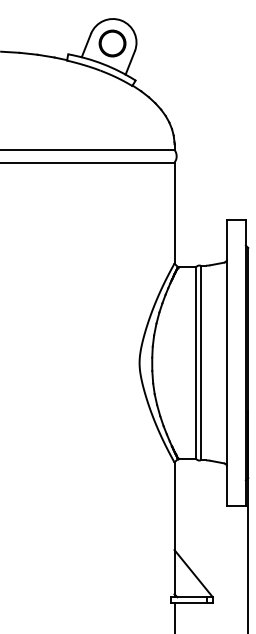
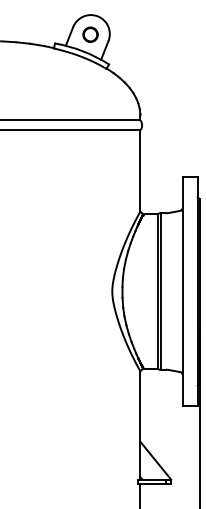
part: (112, 43) -> (90, 34), size x0.7

